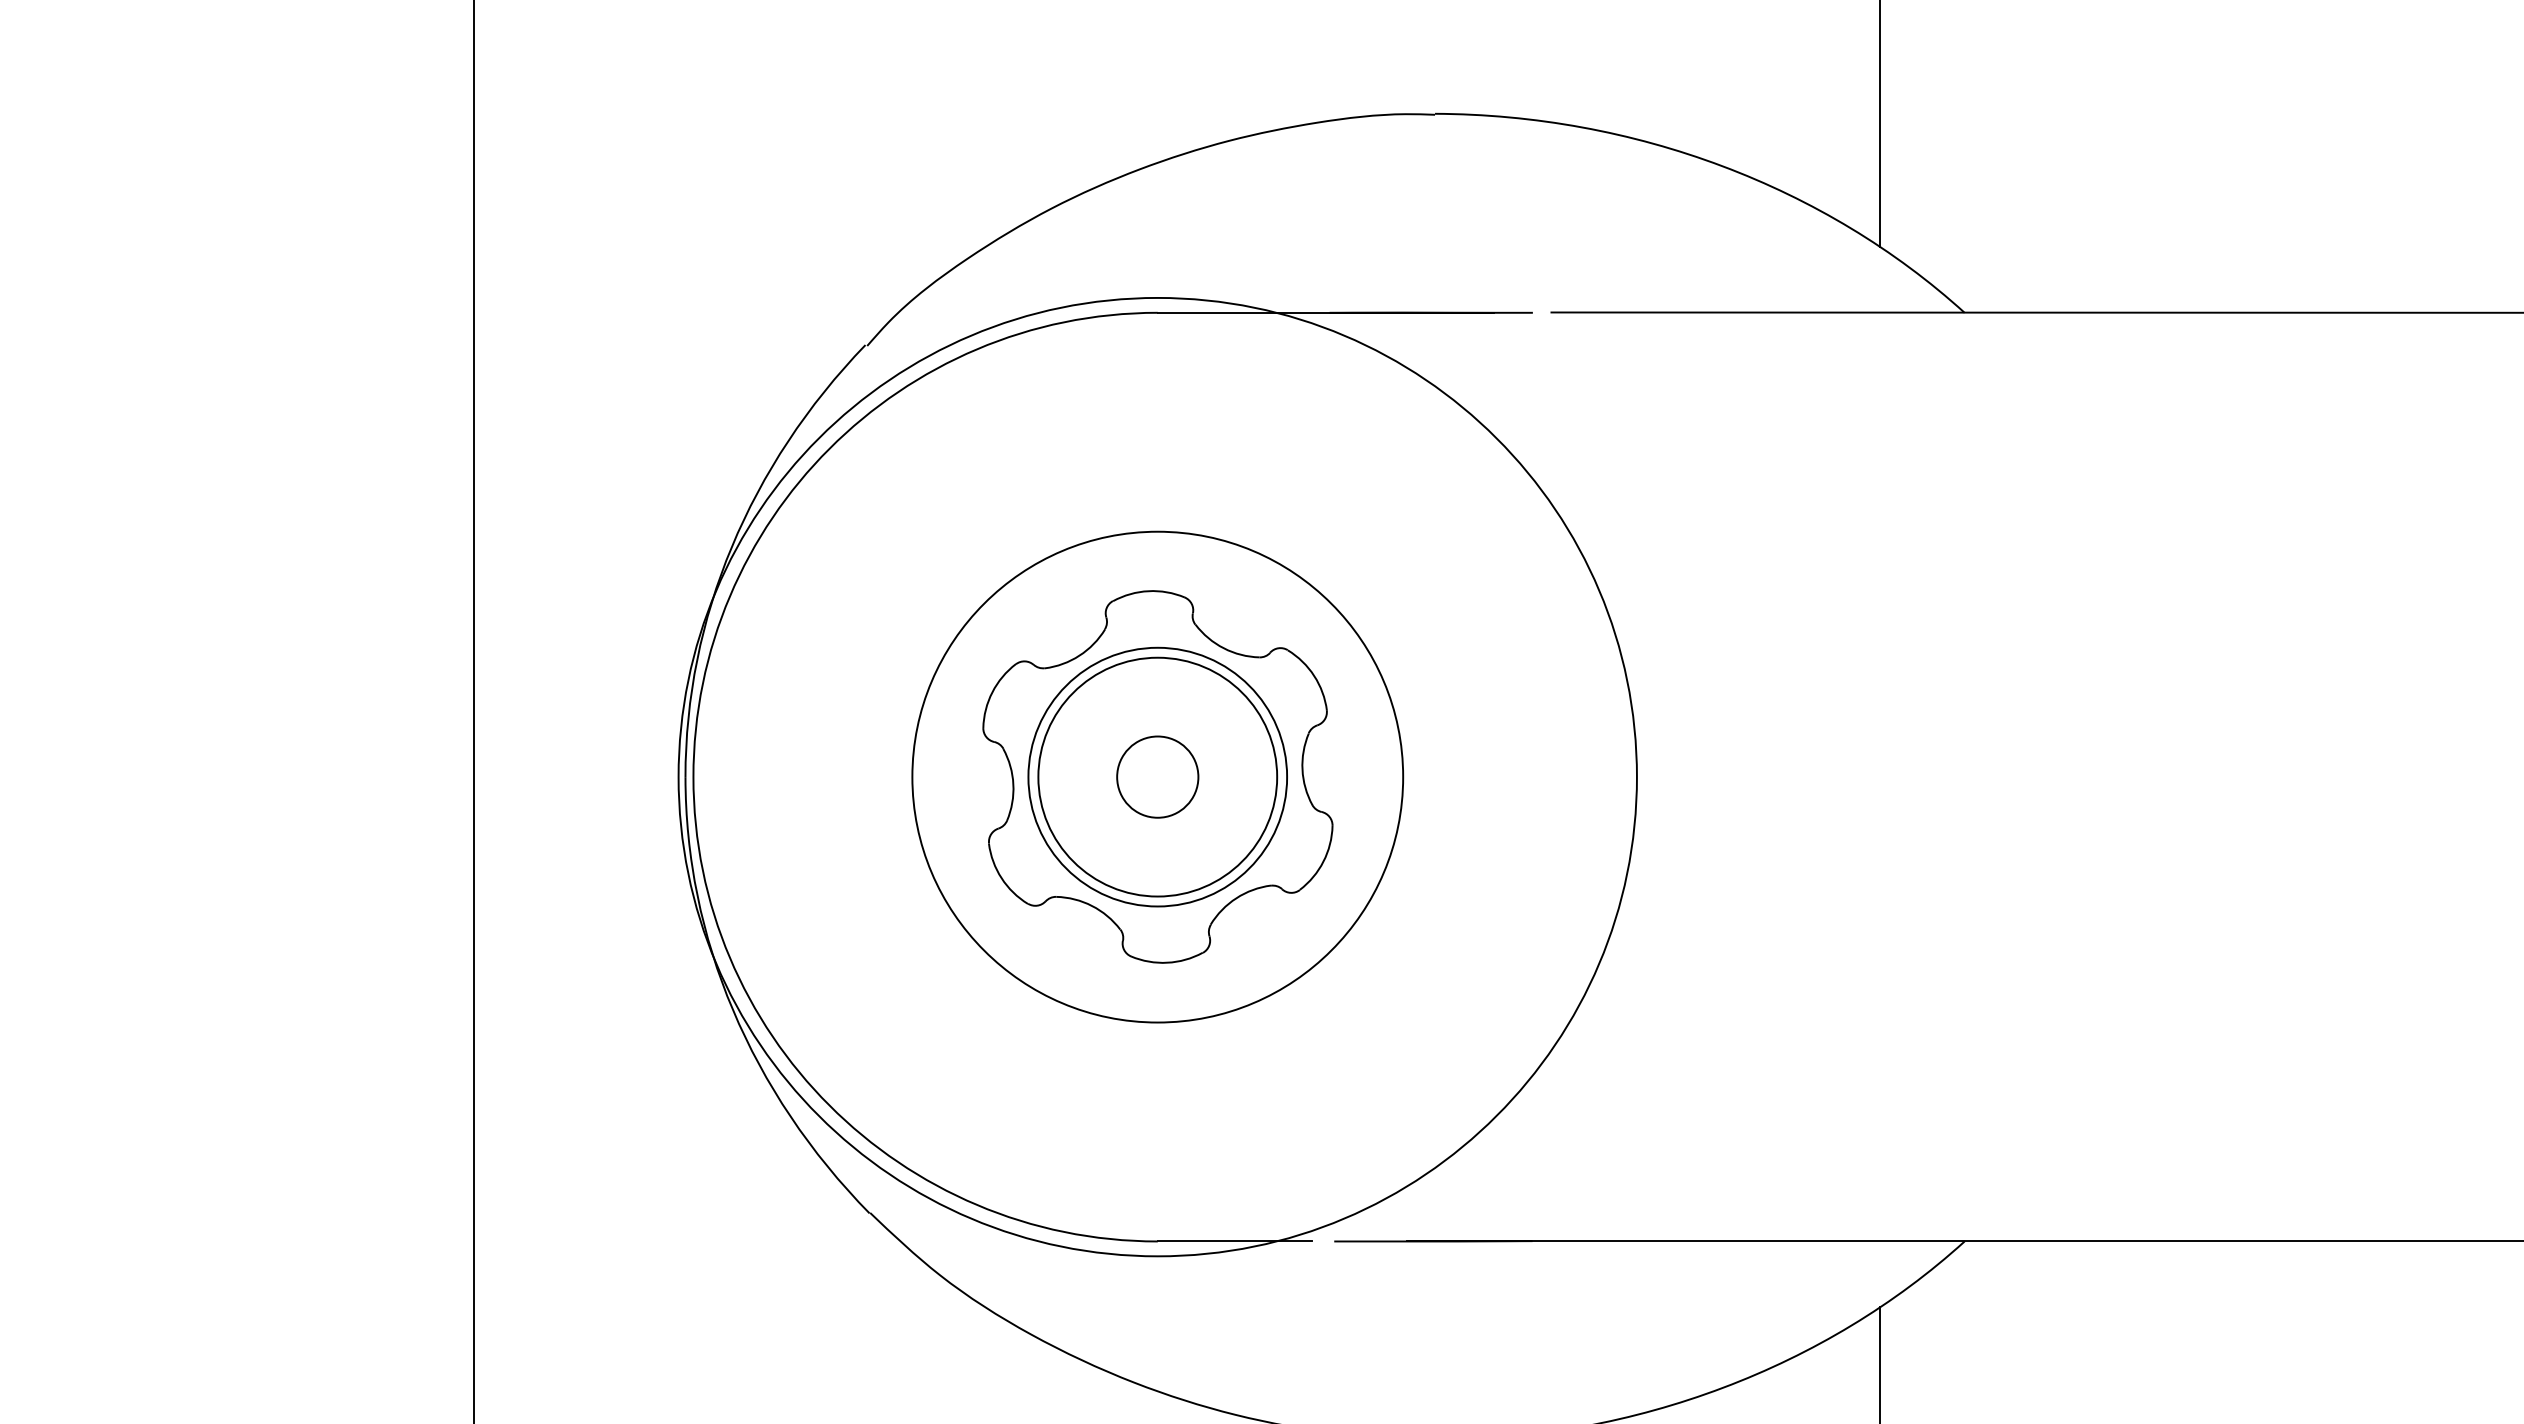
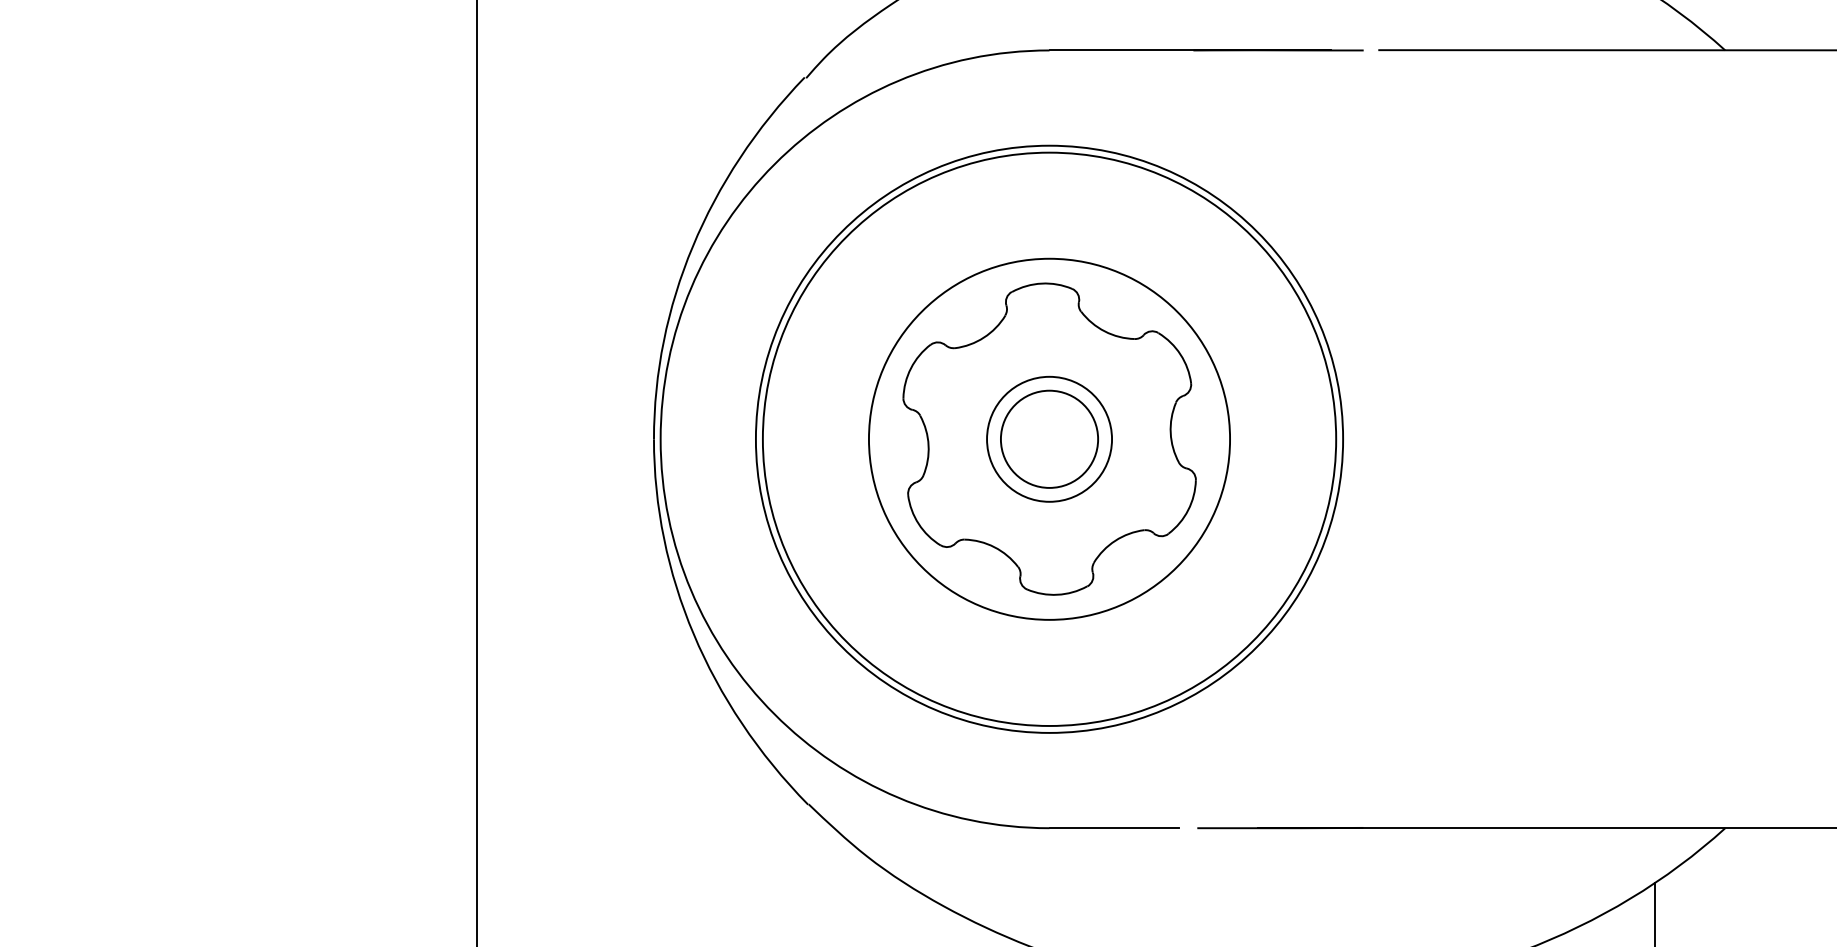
circle: (1157, 776) -> (1049, 438), size x0.62
circle: (1157, 776) -> (1049, 438), size x0.71
circle: (1157, 776) -> (1049, 438), size x1.43
circle: (1157, 776) -> (1049, 438), size x1.67
circle: (1157, 777) -> (1049, 439), size x1.43

